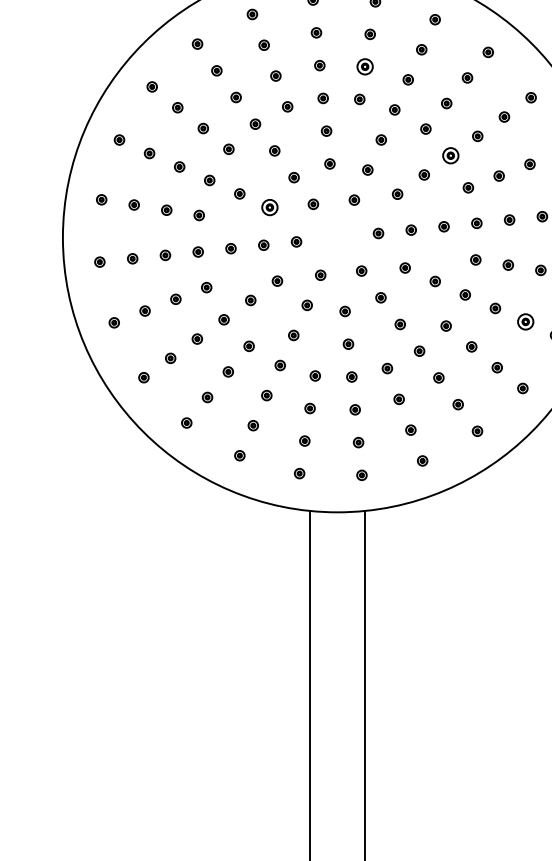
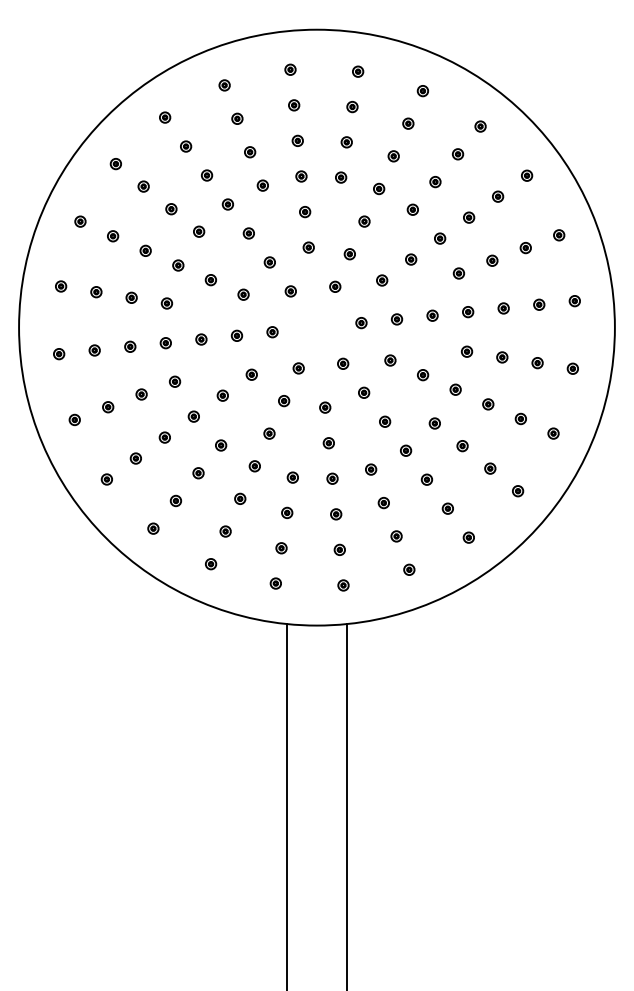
part: (364, 67) -> (346, 142), size x0.62
part: (451, 155) -> (440, 238), size x0.62
part: (269, 207) -> (243, 294), size x0.62
part: (525, 321) -> (520, 418), size x0.62

